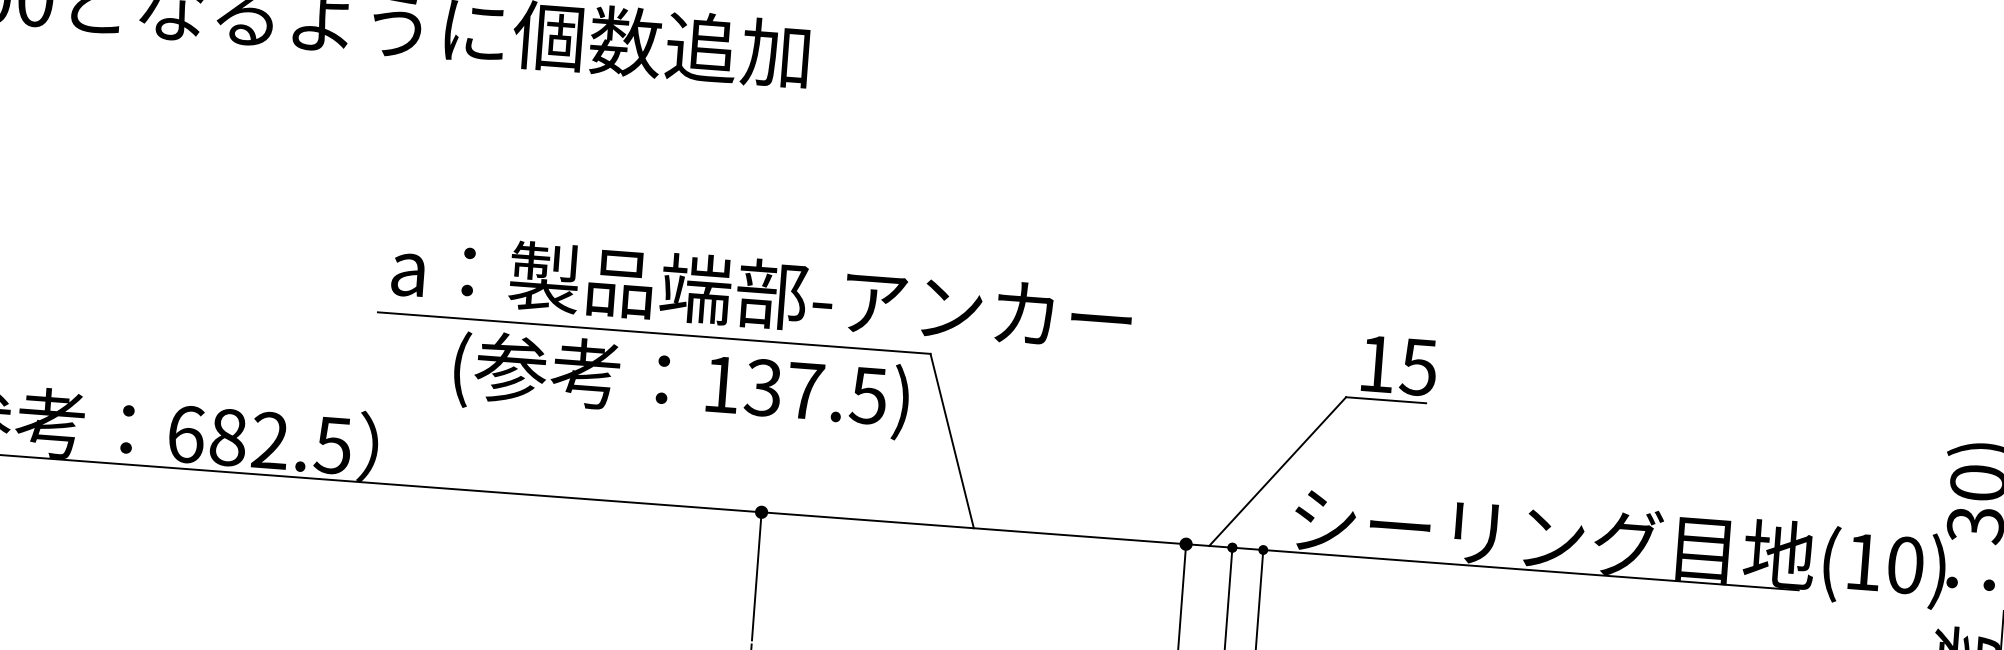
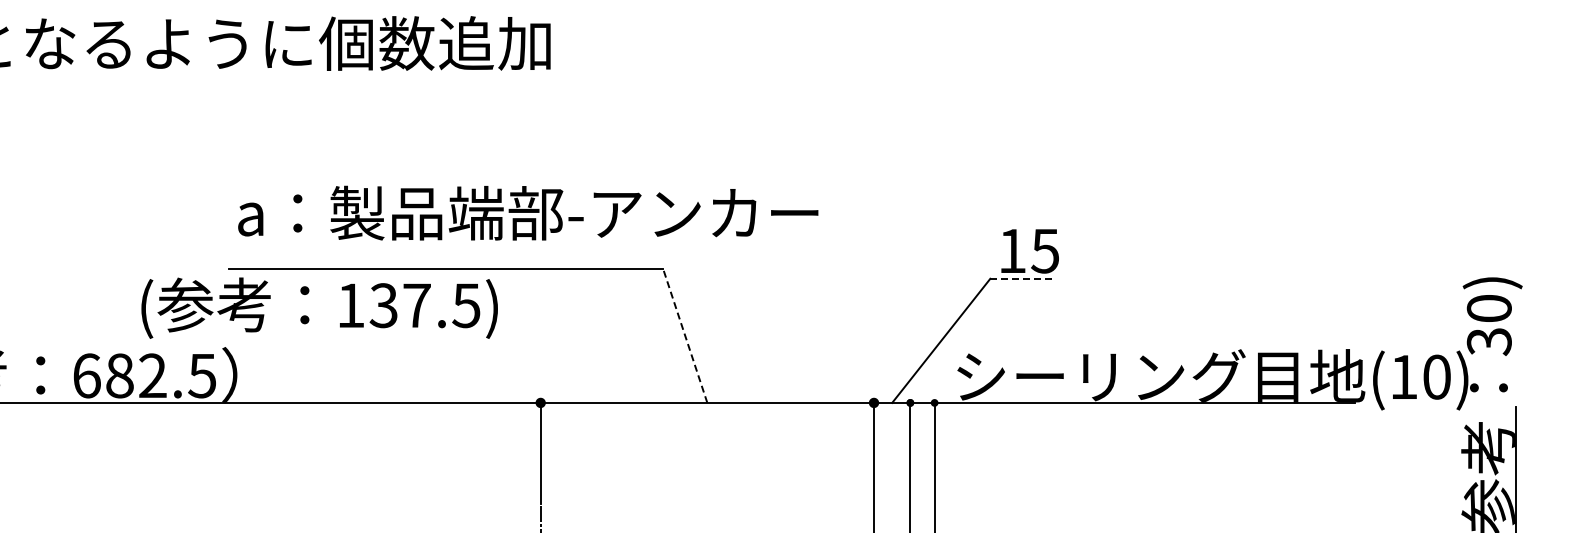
text: (762, 292) -> (528, 212), moved
text: (681, 384) -> (319, 307), moved
line: (1387, 399) -> (1022, 278), solid -> dashed
line: (952, 440) -> (685, 335), solid -> dashed

